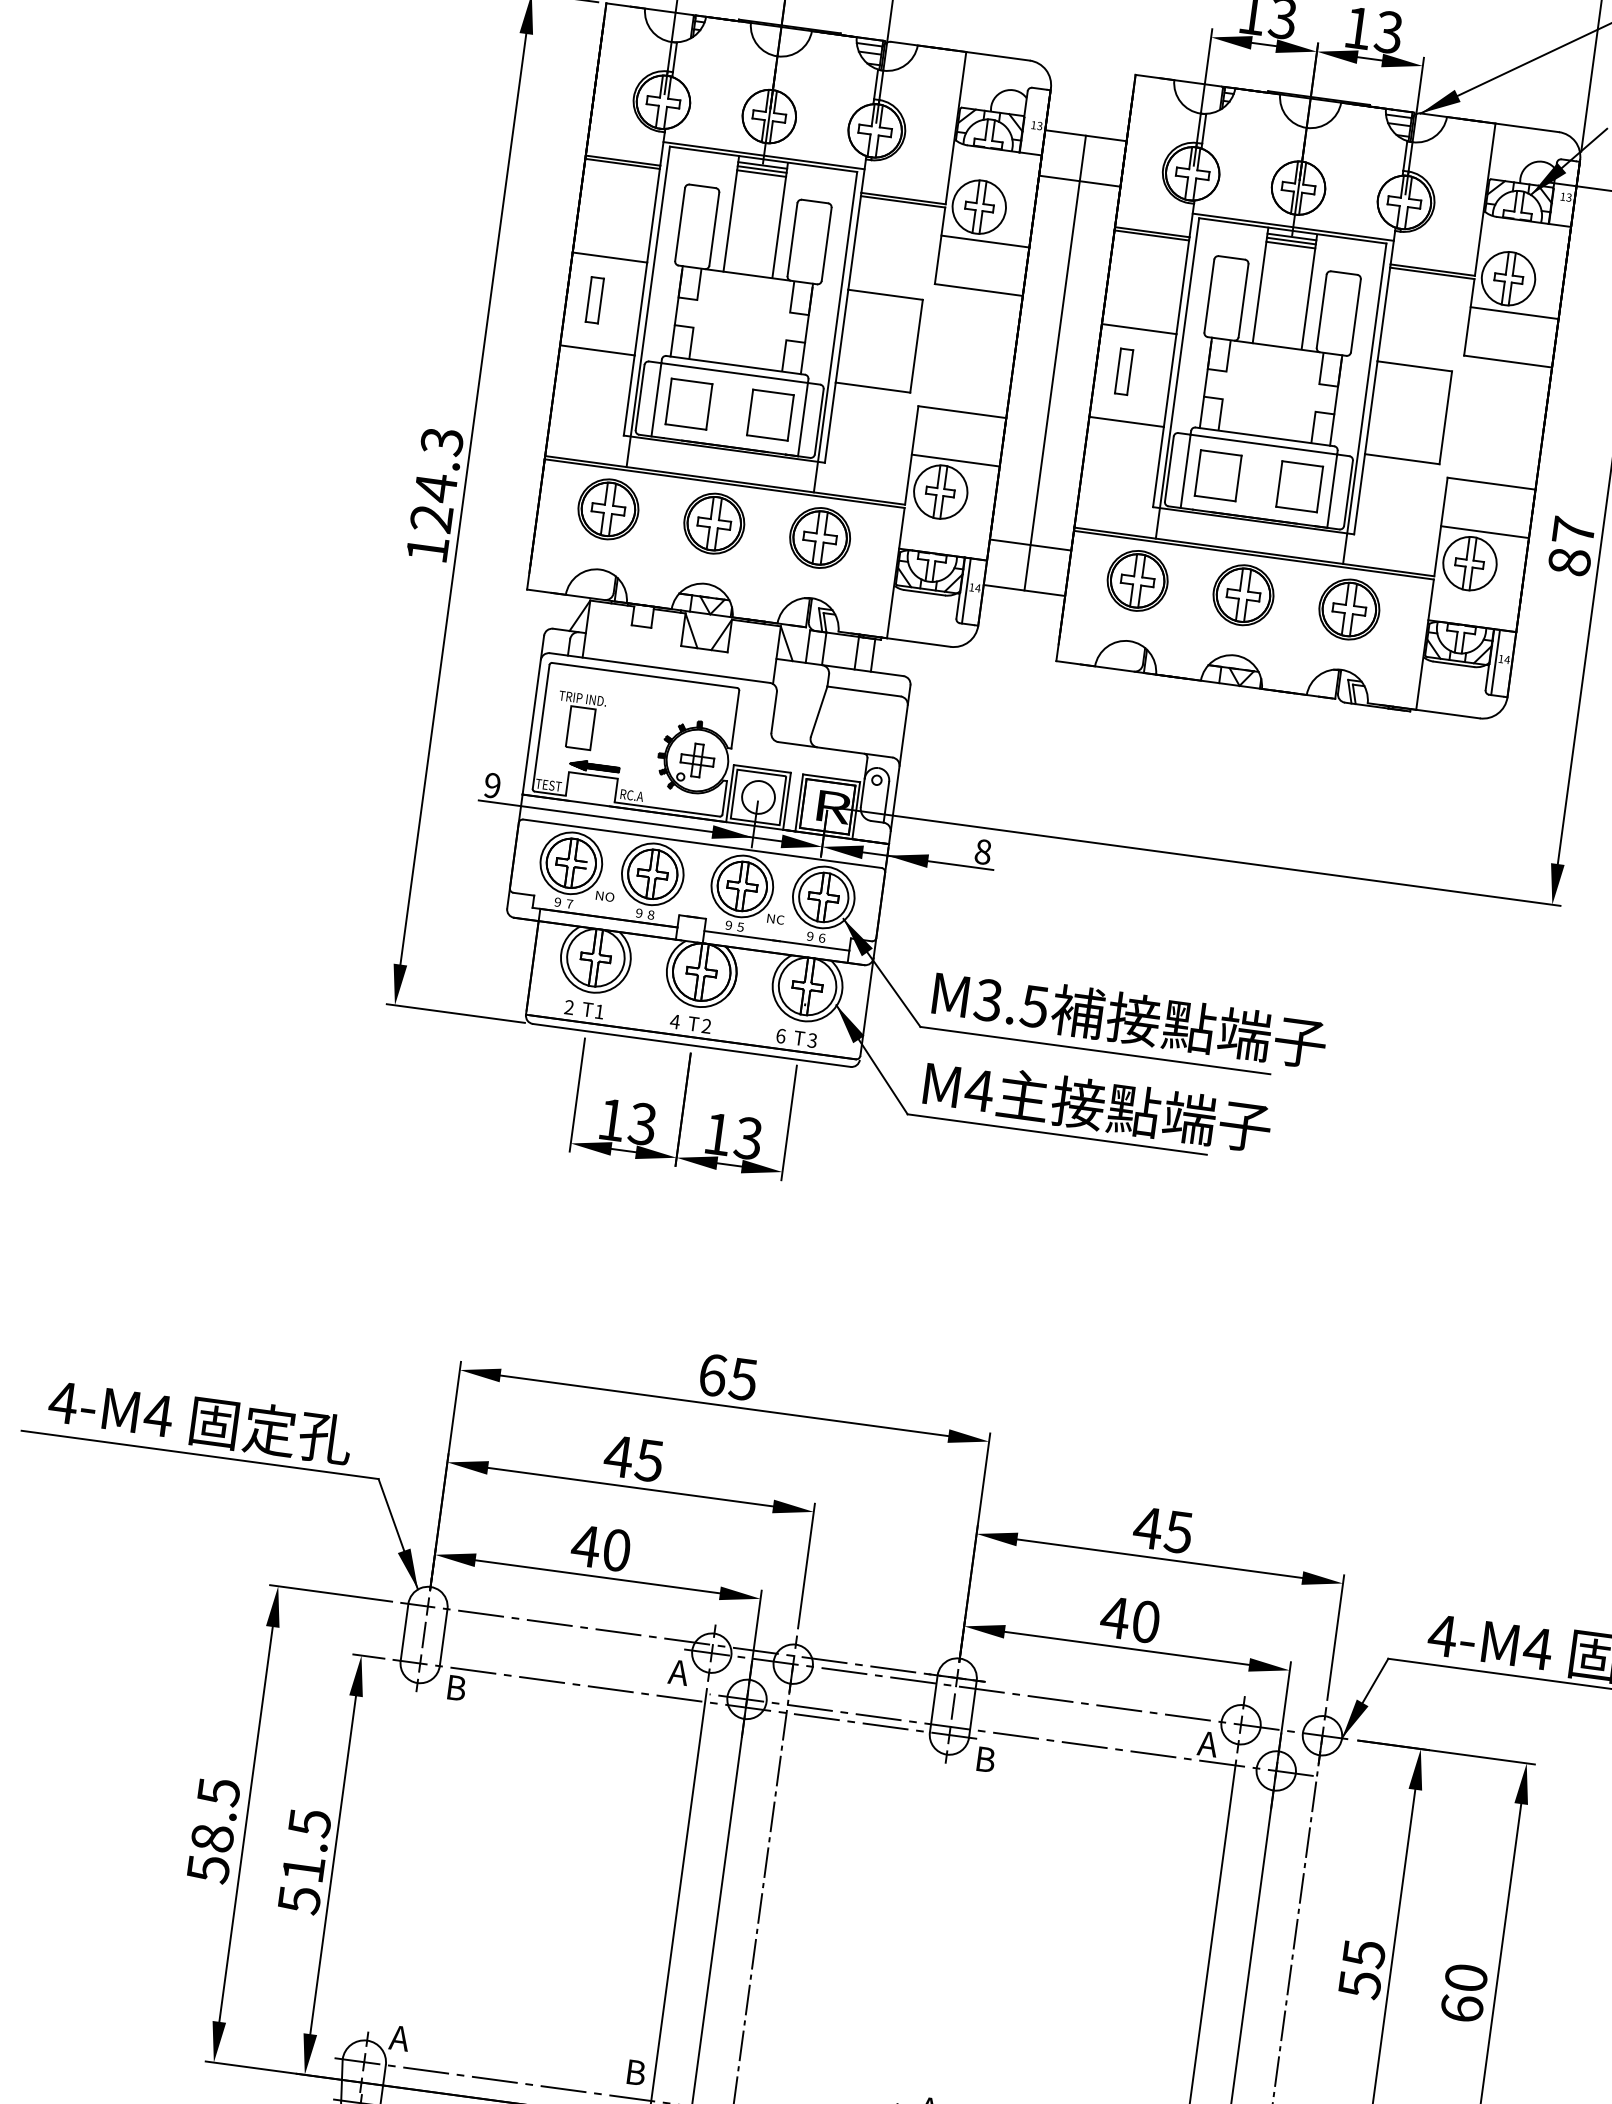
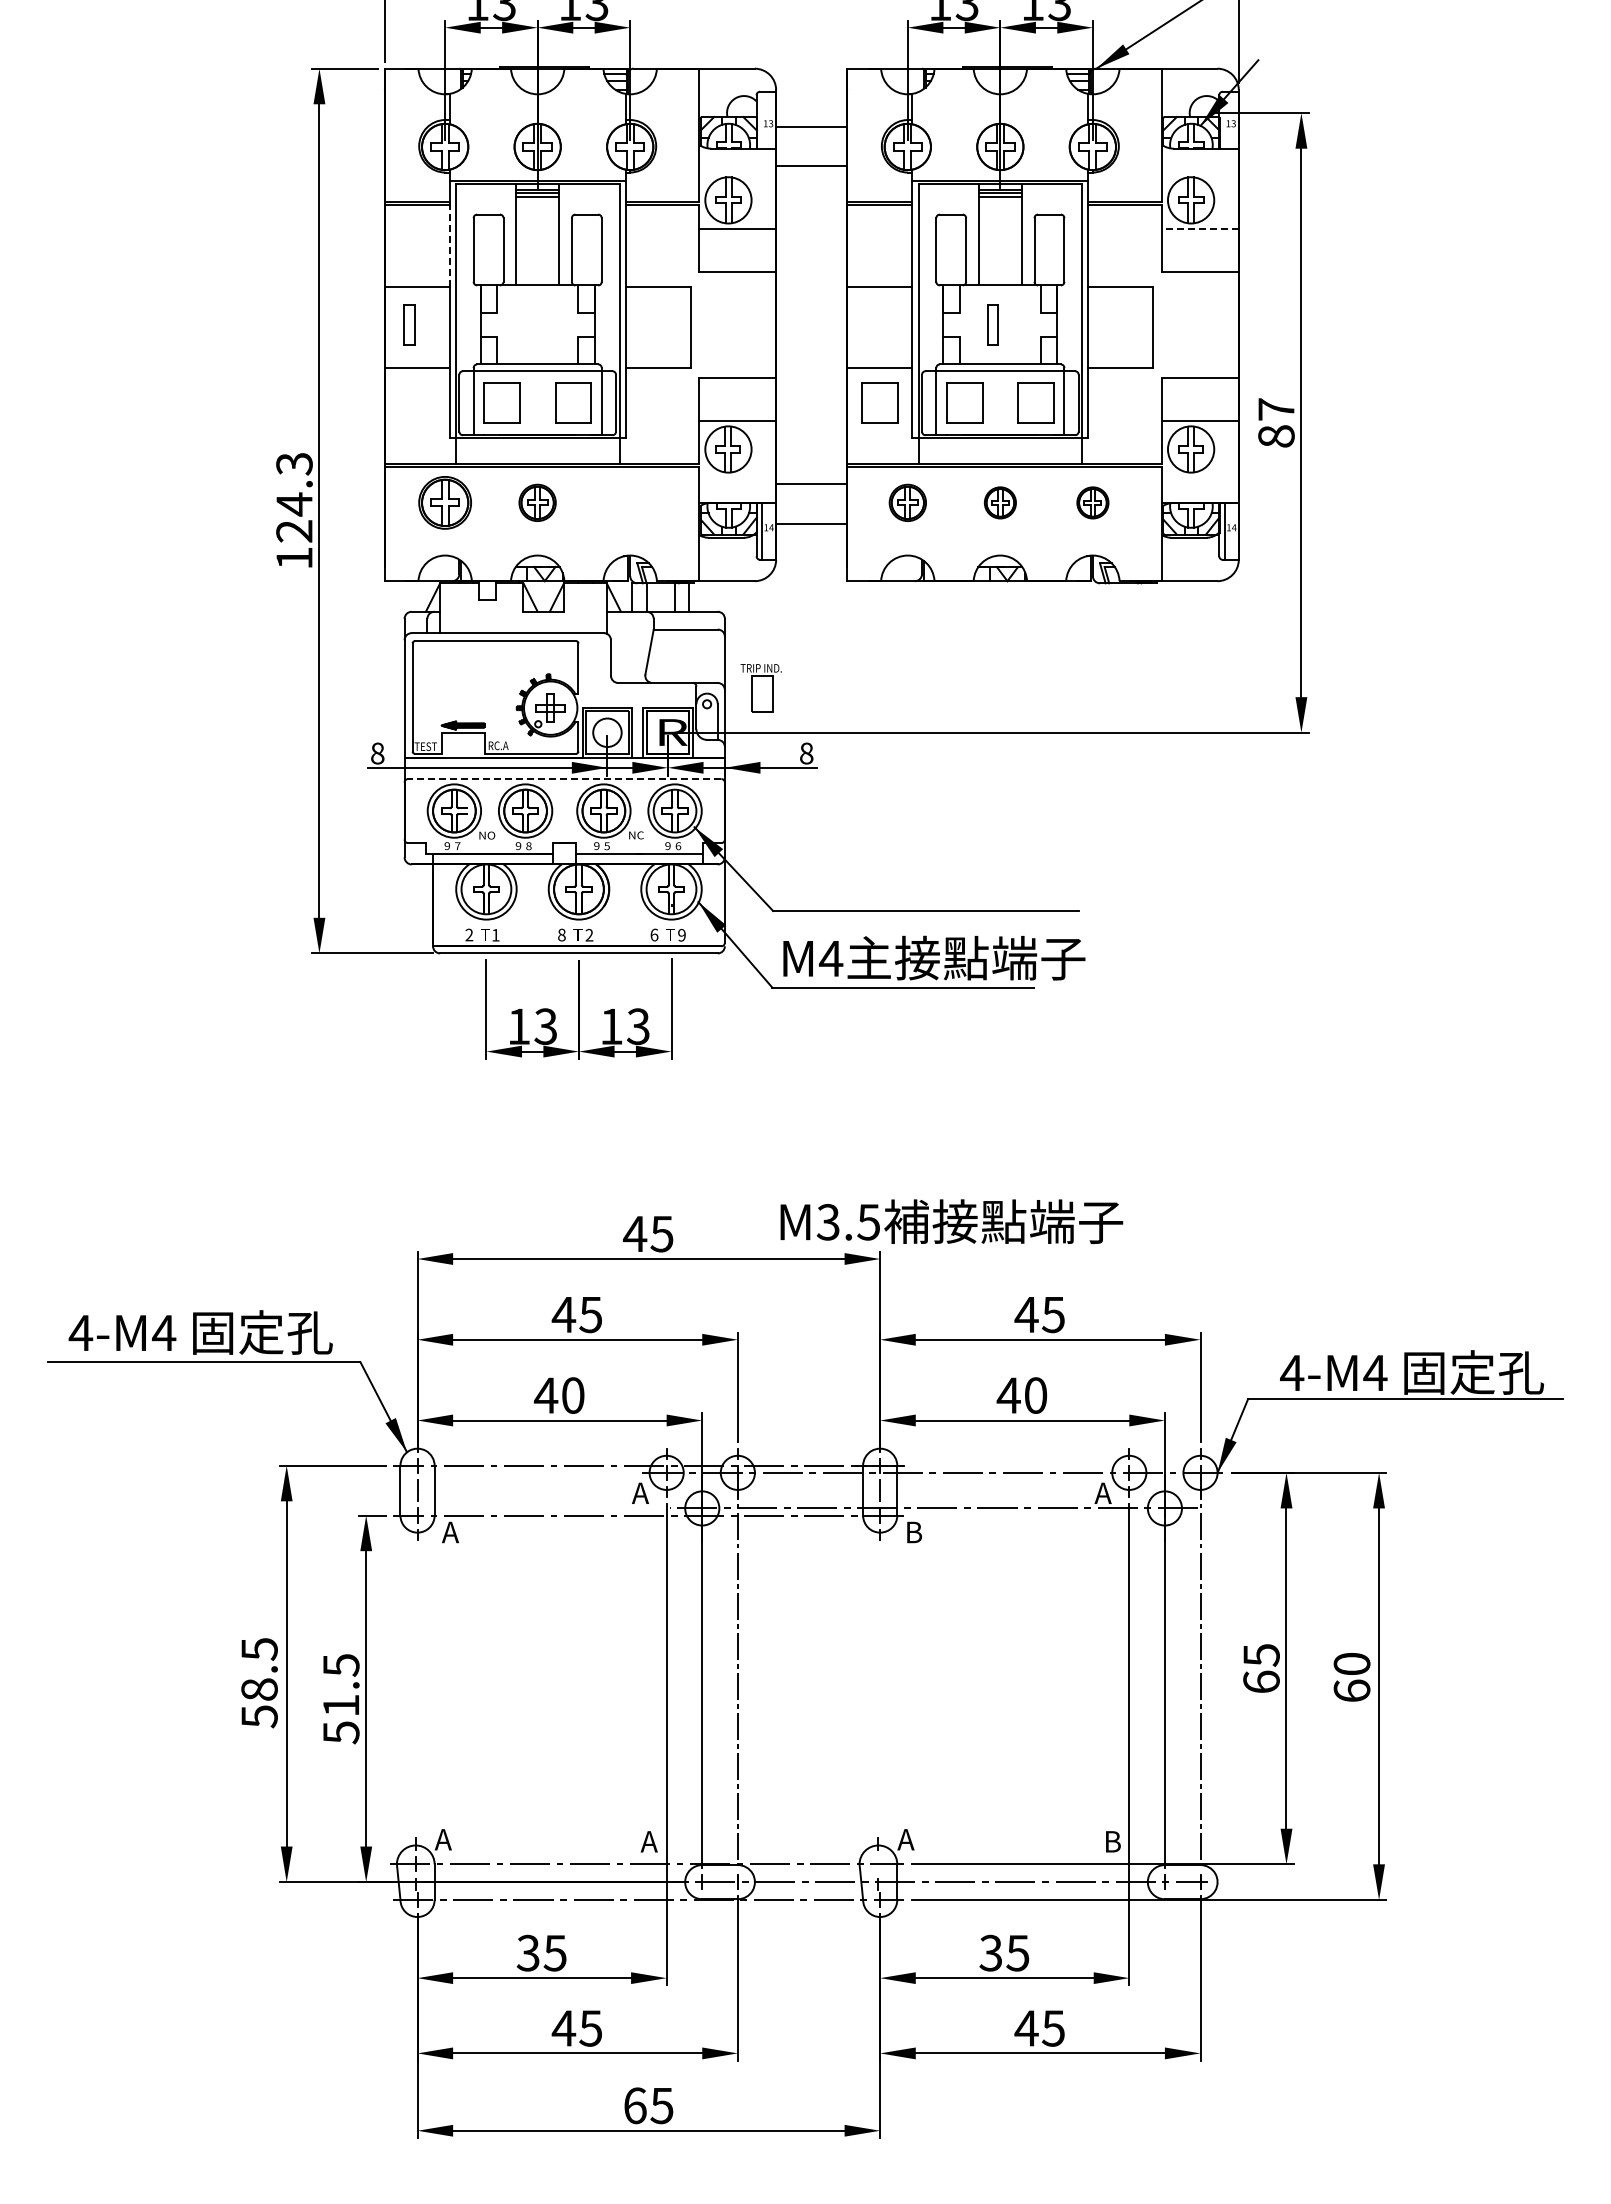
line: (653, 215) -> (449, 245), solid -> dashed
line: (1513, 313) -> (1199, 229), solid -> dashed
line: (1054, 363) -> (811, 325), removed
part: (1123, 371) -> (992, 324), moved
part: (1120, 461) -> (879, 402), added
part: (714, 523) -> (537, 502), size x0.7
part: (820, 537) -> (630, 502), removed
part: (1137, 580) -> (907, 502), size x0.7
part: (1243, 594) -> (1000, 502), size x0.6
part: (1348, 609) -> (1092, 502), size x0.6
part: (578, 721) -> (760, 688), moved
text: (492, 785) -> (377, 753), 9 -> 8
line: (702, 844) -> (564, 779), solid -> dashed
text: (1129, 1018) -> (951, 1221), moved
text: (674, 1021) -> (561, 934), 4 -> 8
text: (811, 1040) -> (681, 935), 3 -> 9
text: (712, 1374) -> (634, 1233), 65 -> 45
text: (455, 1687) -> (450, 1532), B -> A
text: (1359, 1983) -> (1261, 1681), 55 -> 65
text: (635, 2072) -> (649, 1841), B -> A

